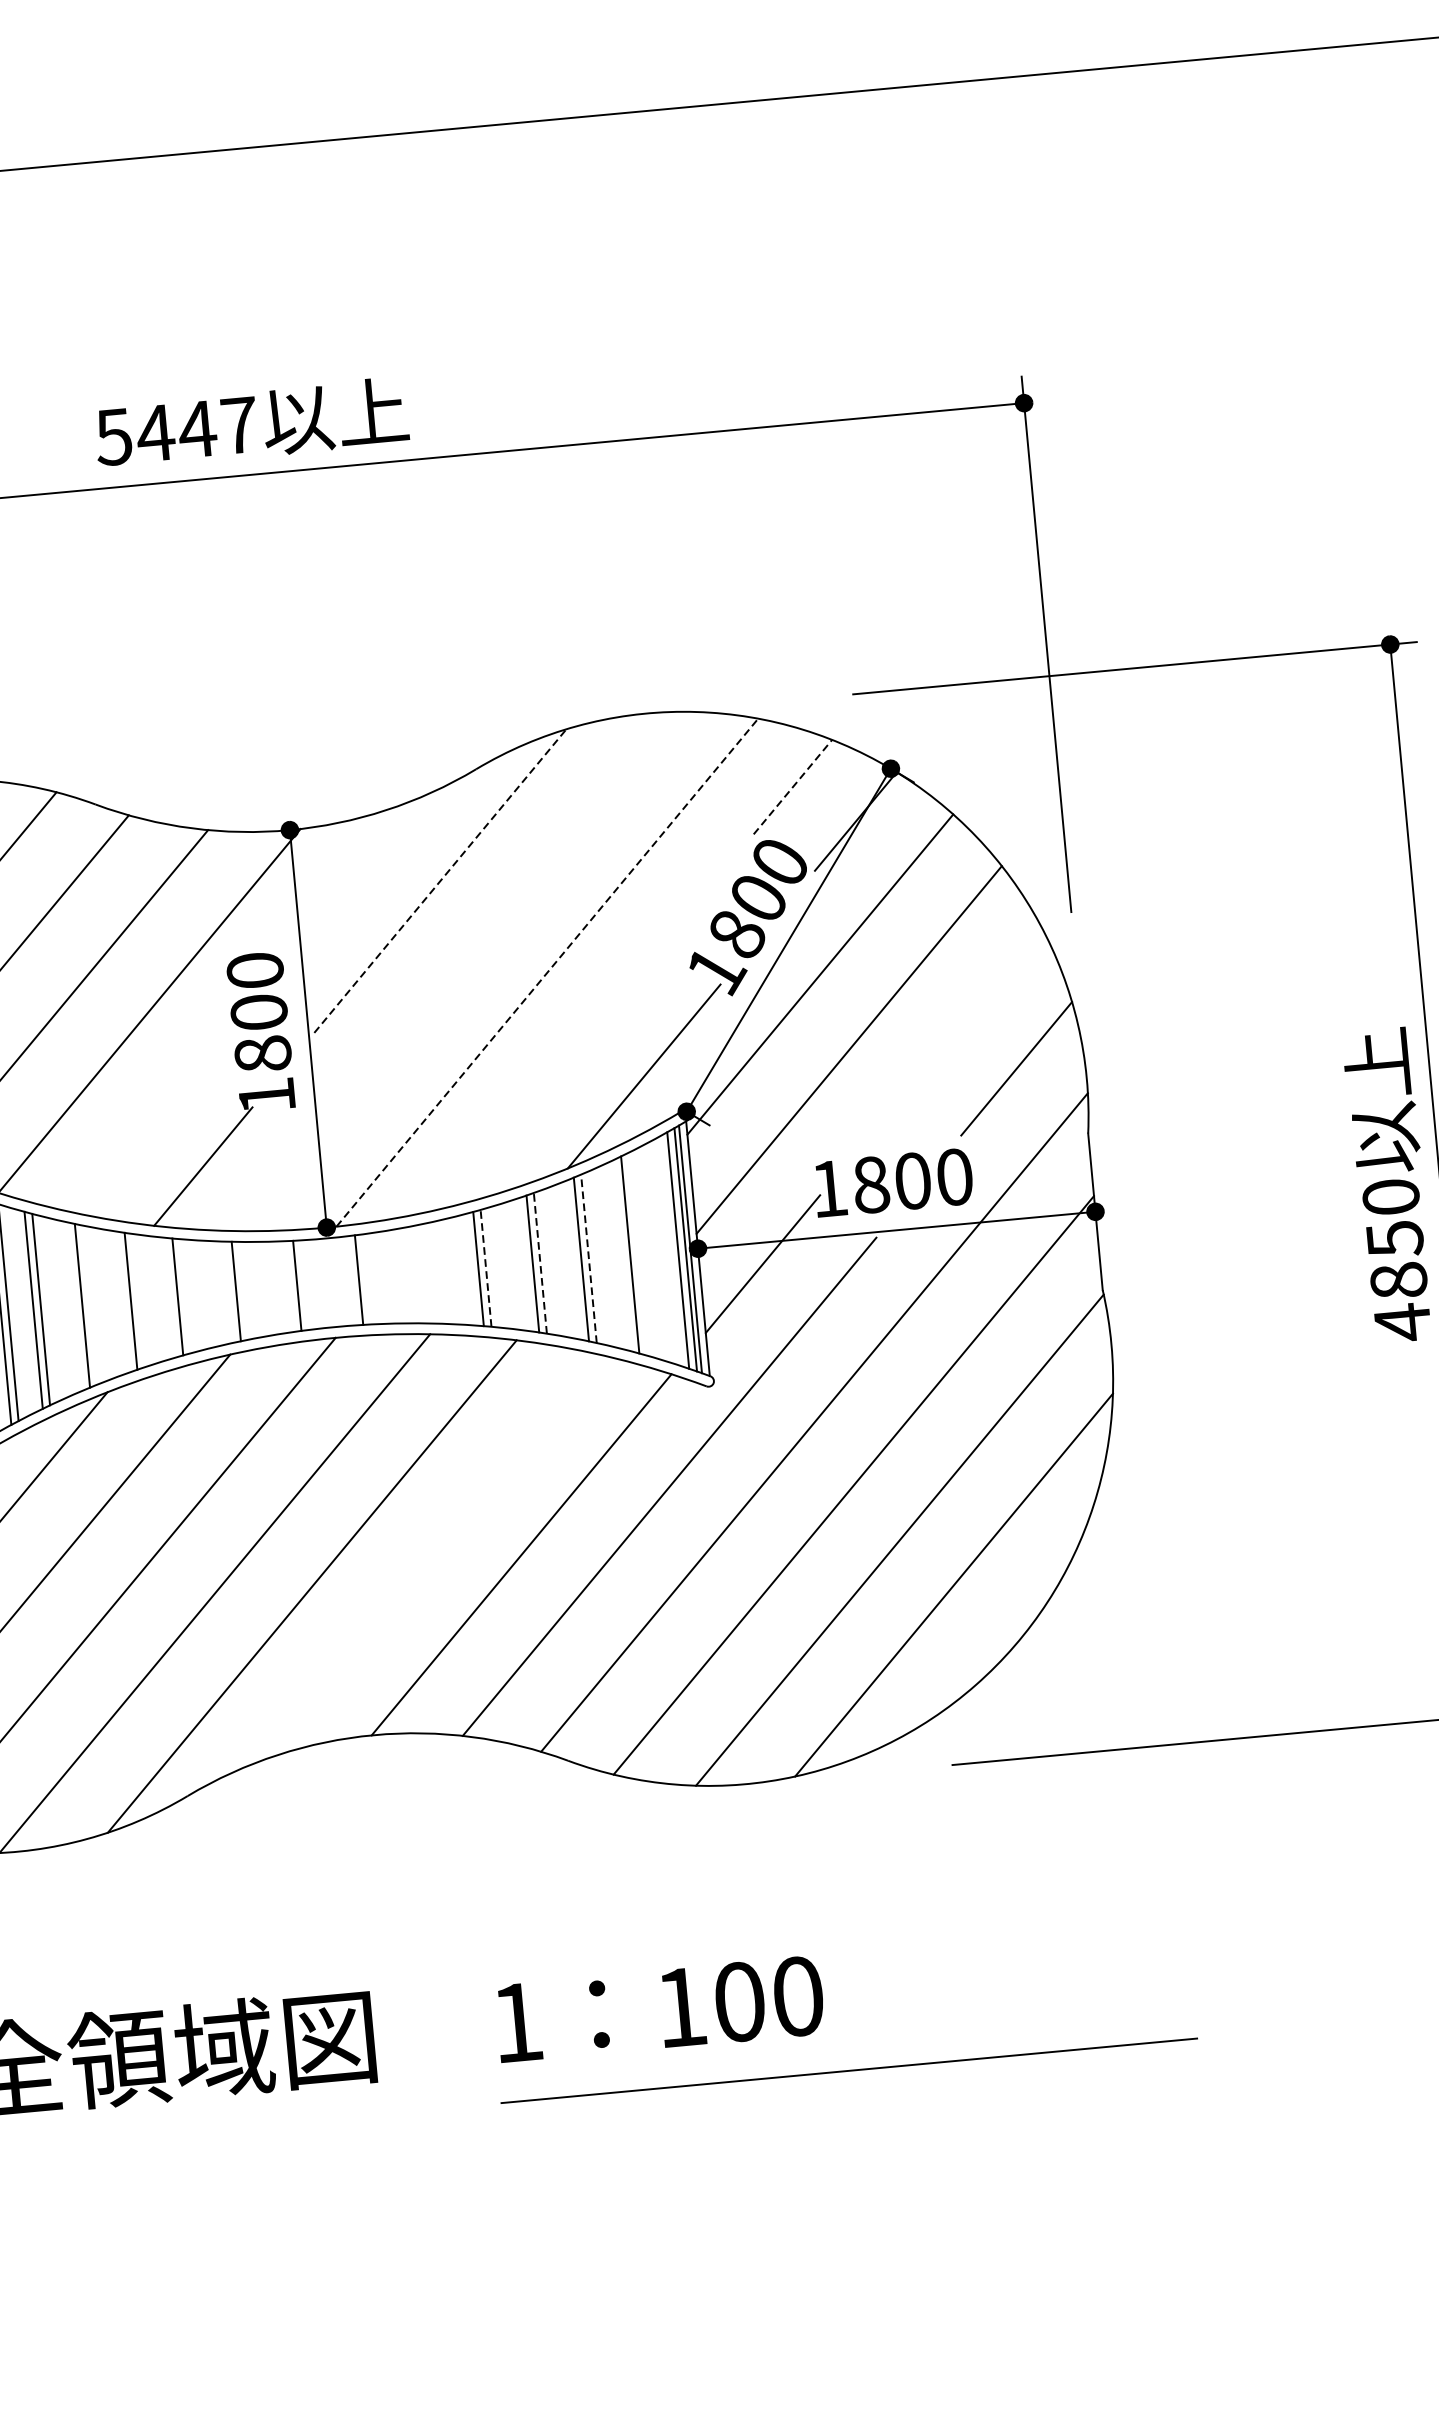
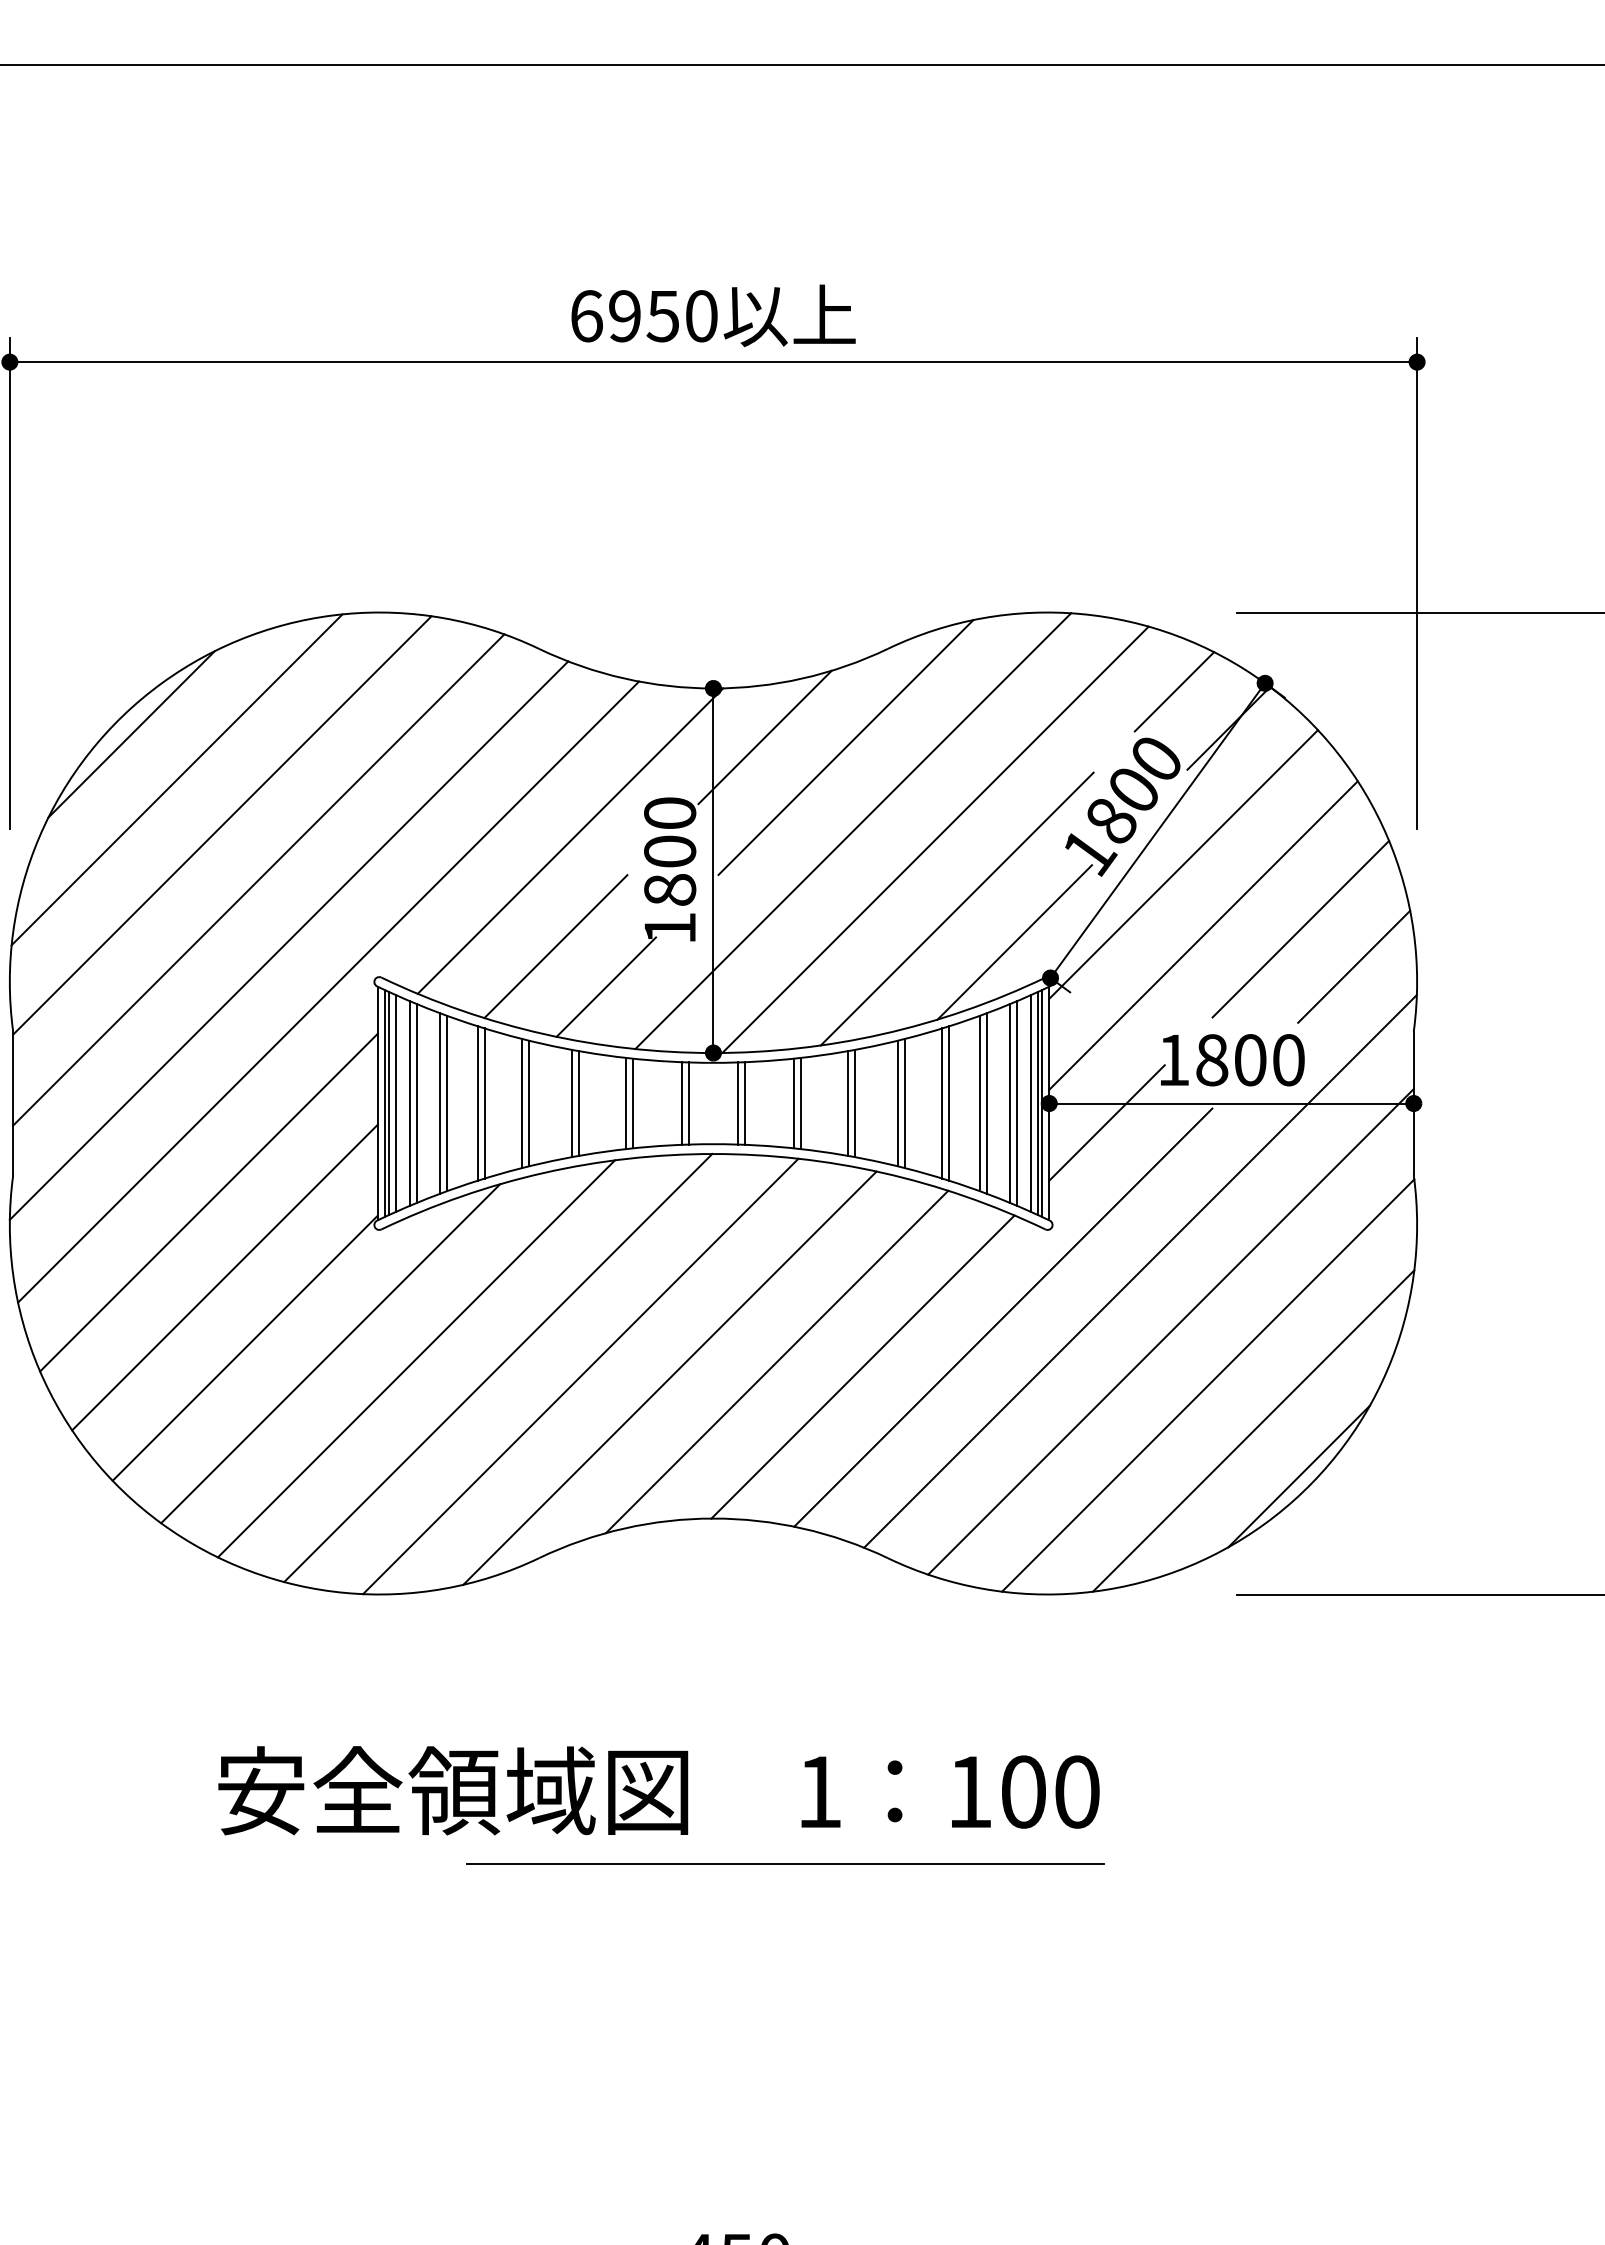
text: (176, 431) -> (643, 316), 5447 -> 6950
line: (792, 786) -> (1174, 691), dashed -> solid
line: (350, 878) -> (764, 737), added
line: (440, 881) -> (846, 747), dashed -> solid
line: (457, 971) -> (853, 831), added
line: (547, 972) -> (935, 839), dashed -> solid
line: (954, 1032) -> (1300, 928), added
line: (577, 1045) -> (956, 908), added
line: (143, 1127) -> (555, 946), added
line: (662, 1251) -> (1016, 1103), added
line: (655, 1252) -> (1010, 1103), added
line: (623, 1255) -> (980, 1103), added
line: (589, 1258) -> (949, 1103), dashed -> solid
line: (540, 1263) -> (904, 1103), dashed -> solid
line: (485, 1268) -> (854, 1103), dashed -> solid
line: (427, 1273) -> (801, 1103), added
line: (420, 1274) -> (794, 1103), added
line: (366, 1279) -> (745, 1103), added
line: (304, 1285) -> (688, 1103), added
line: (243, 1290) -> (632, 1103), added
line: (185, 1296) -> (579, 1103), added
line: (123, 1301) -> (522, 1103), added
line: (74, 1306) -> (477, 1103), added
line: (426, 1557) -> (776, 1361), added
line: (1007, 1630) -> (1298, 1476), added
line: (849, 2070) -> (785, 1863), moved

